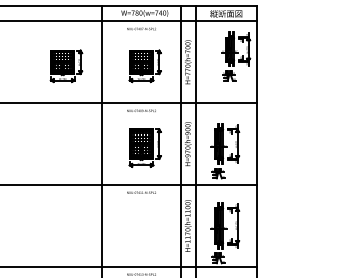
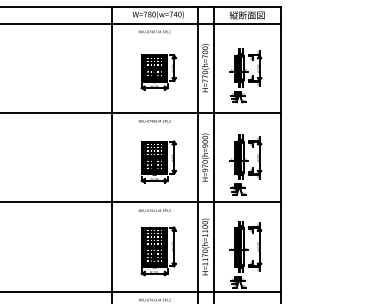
part: (235, 56) -> (245, 75), moved
part: (66, 66) -> (72, 72), removed
part: (145, 230) -> (158, 251), added

